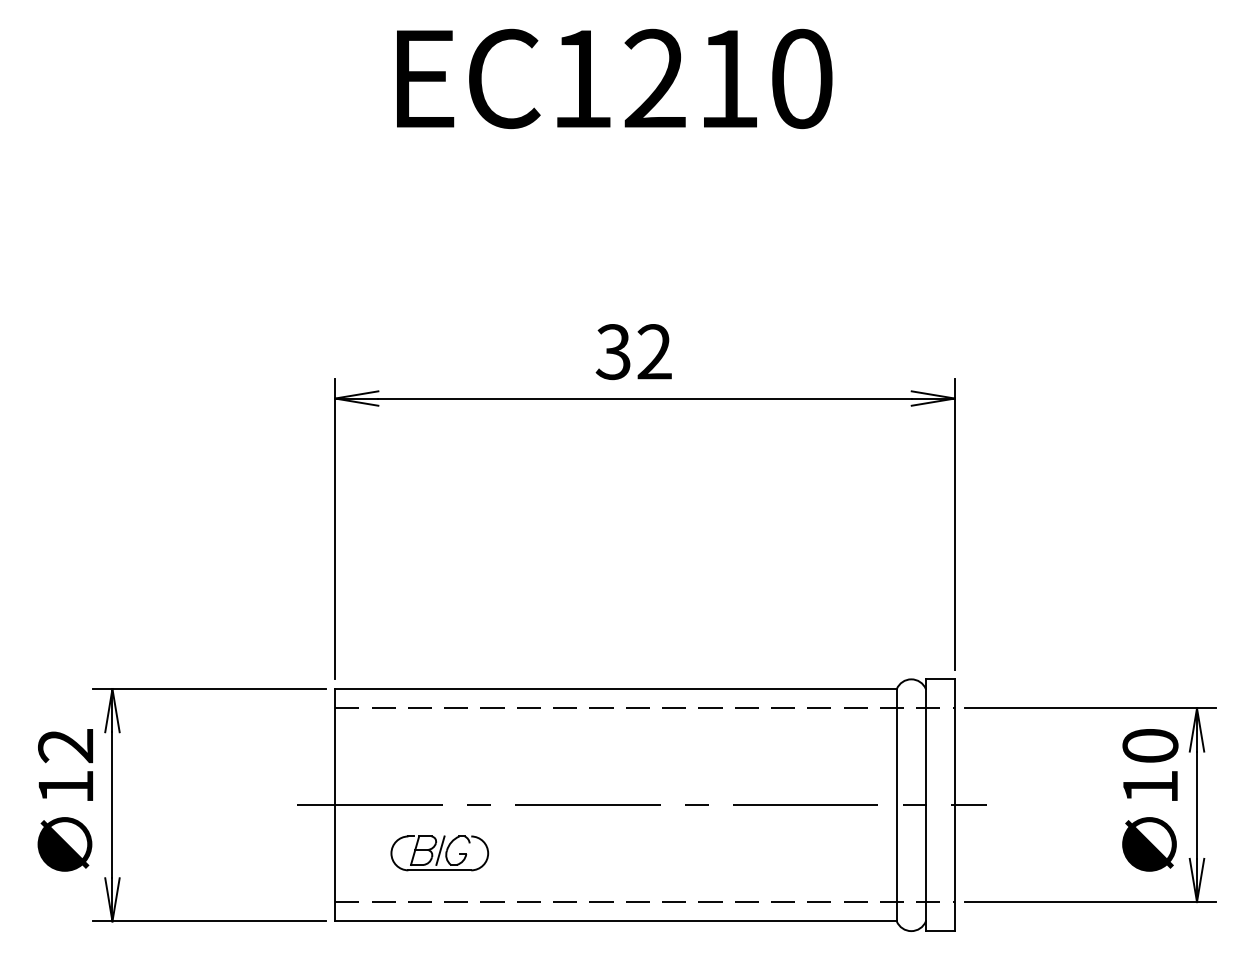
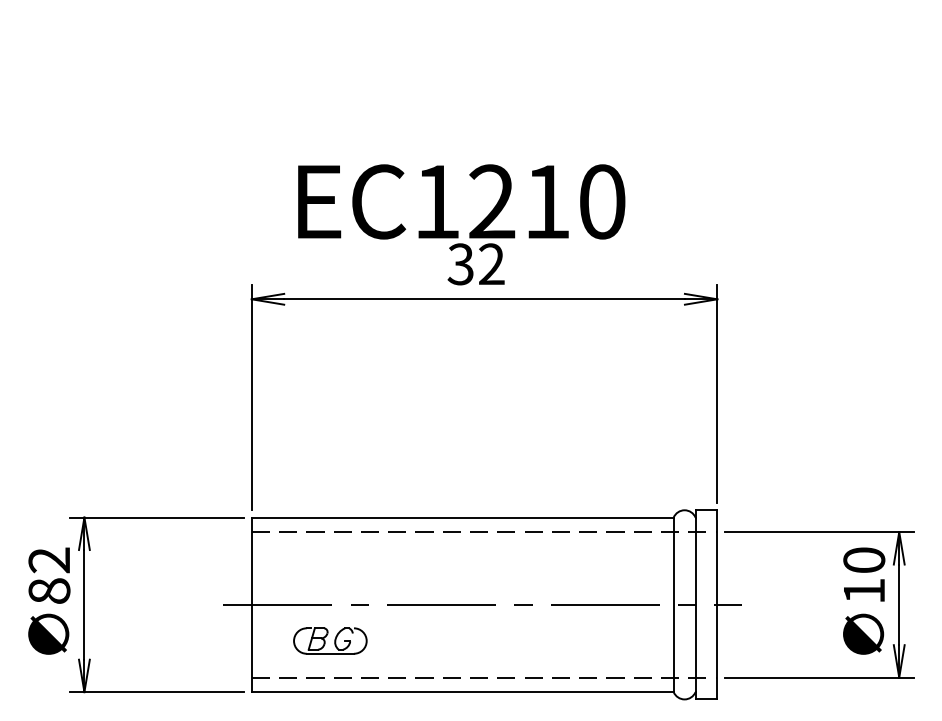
text: (614, 78) -> (461, 201), moved
text: (65, 786) -> (49, 590), 12 -> 82
line: (440, 850) -> (330, 638), removed

